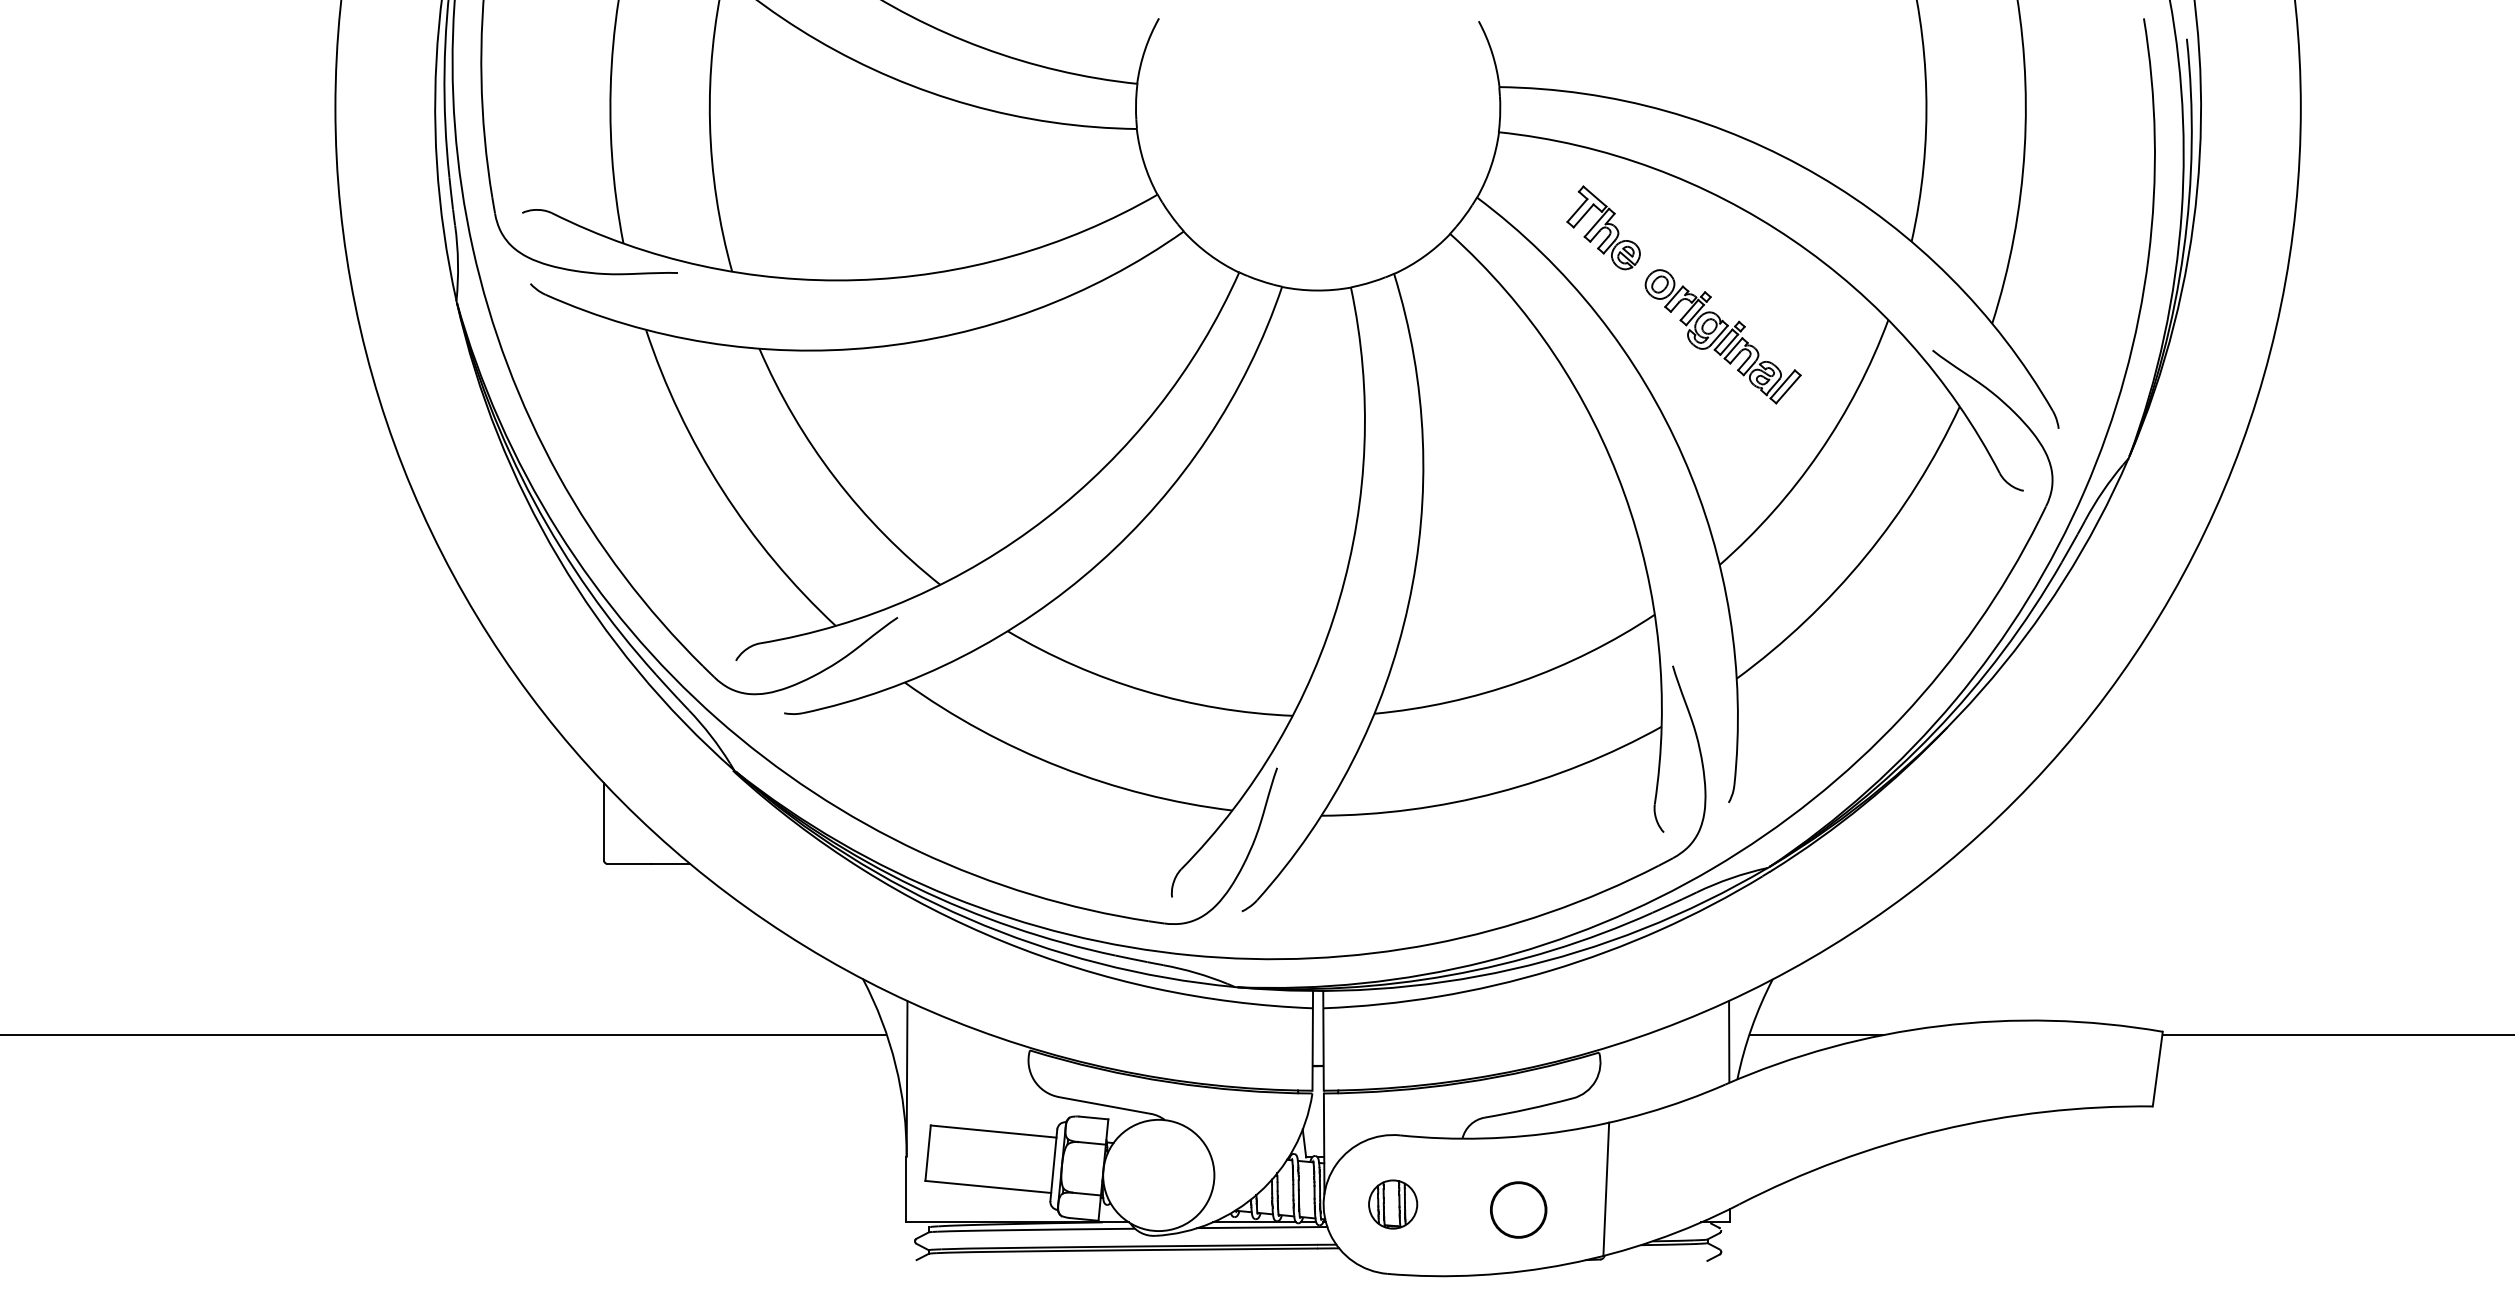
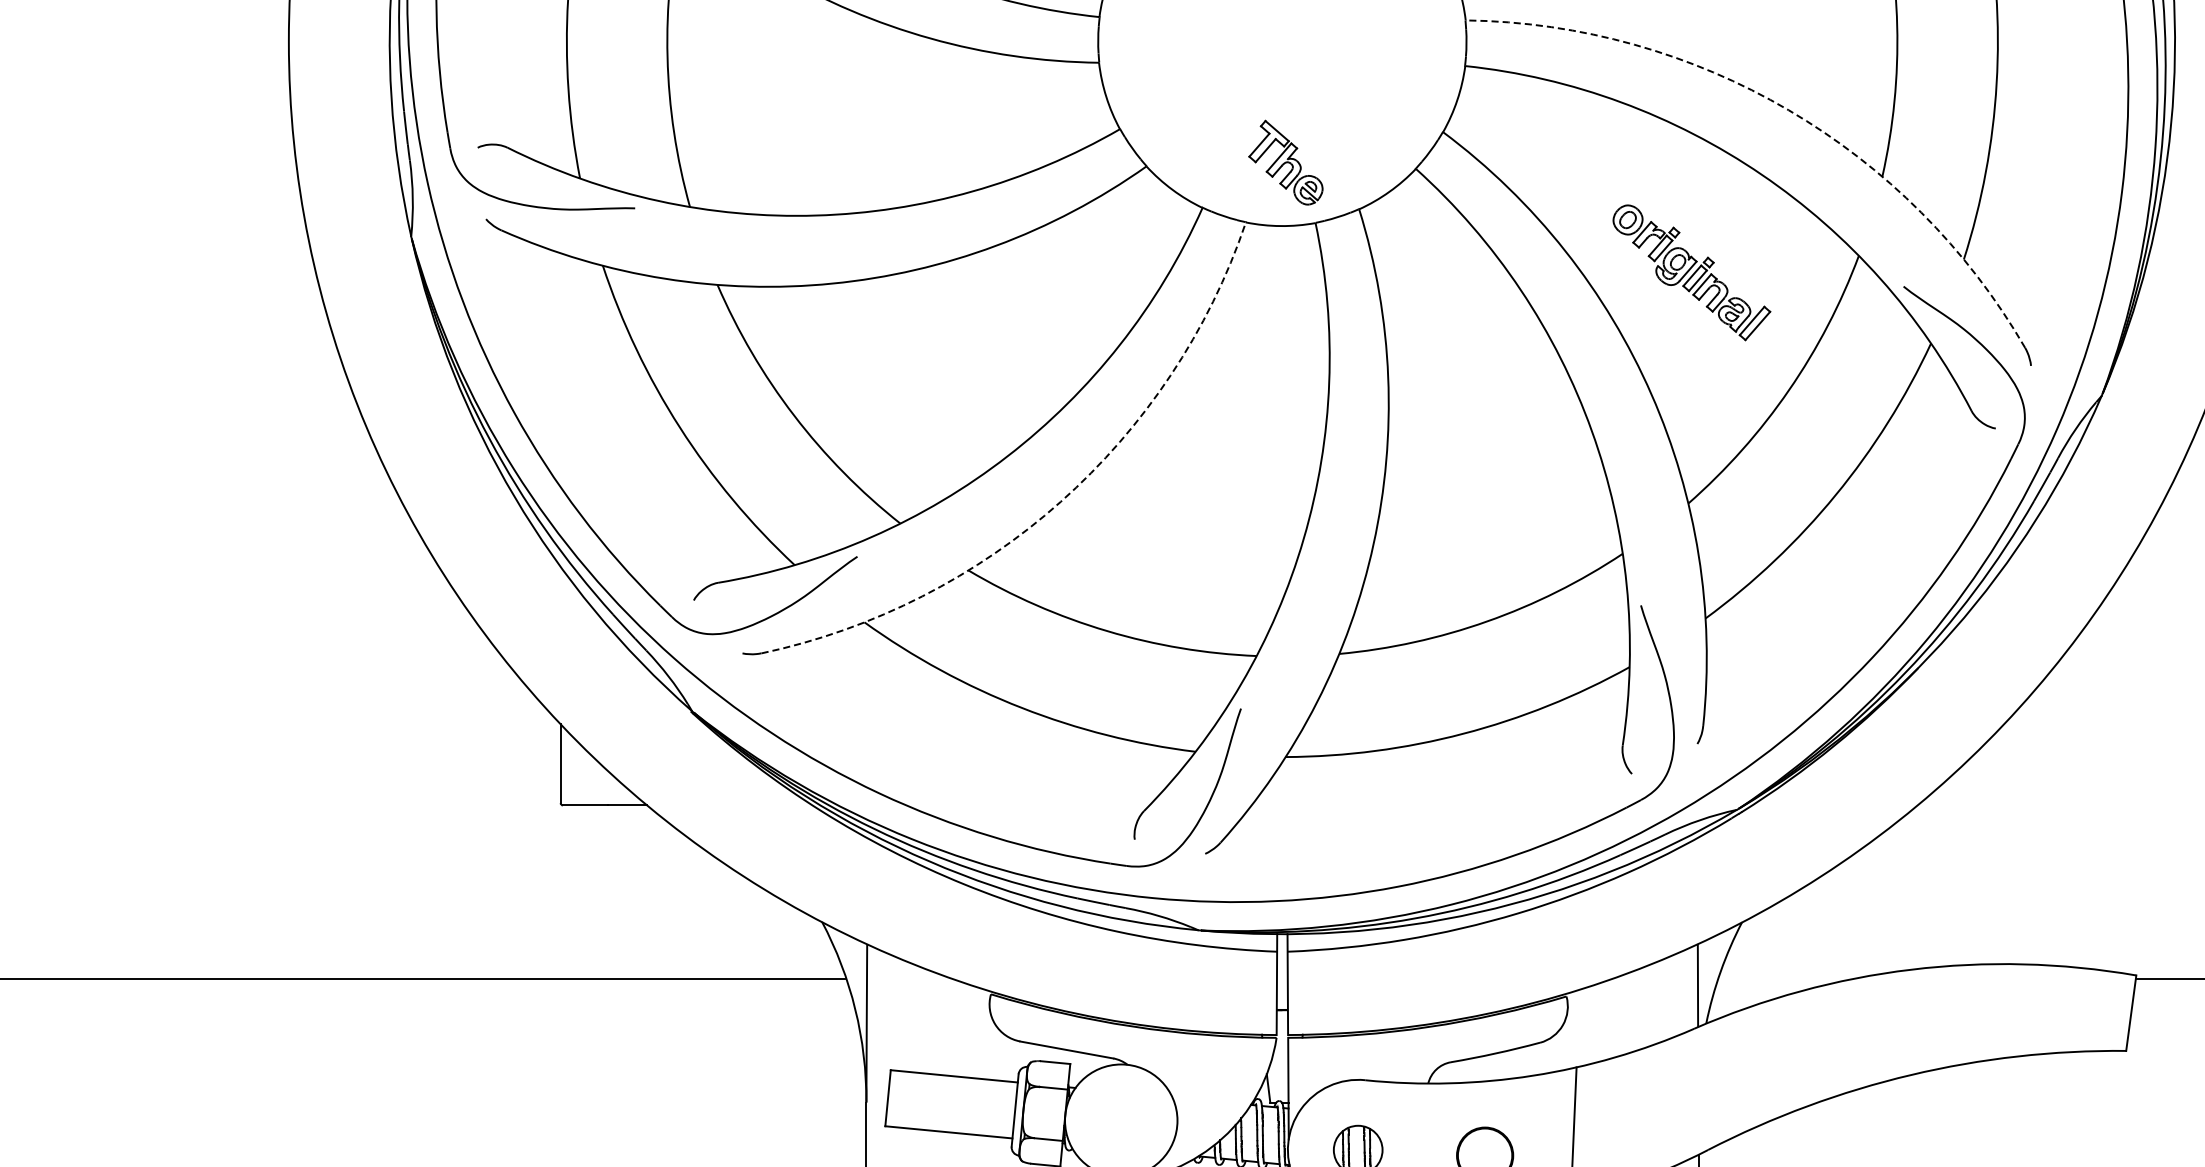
arc: (1818, 175) -> (1788, 109), solid -> dashed
part: (1603, 227) -> (1285, 162), moved
arc: (1098, 563) -> (1060, 502), solid -> dashed
line: (1816, 1035) -> (1786, 979), removed

